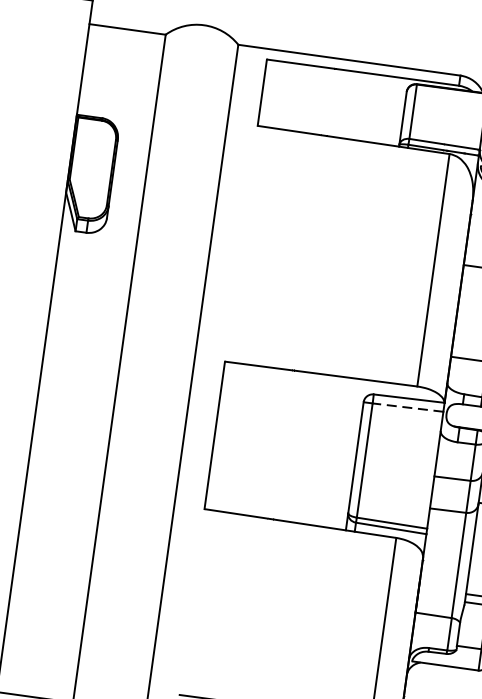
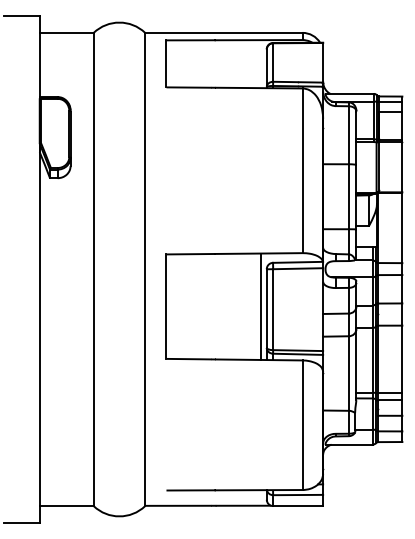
line: (408, 407) -> (298, 268), dashed -> solid
line: (348, 453) -> (261, 306), added

